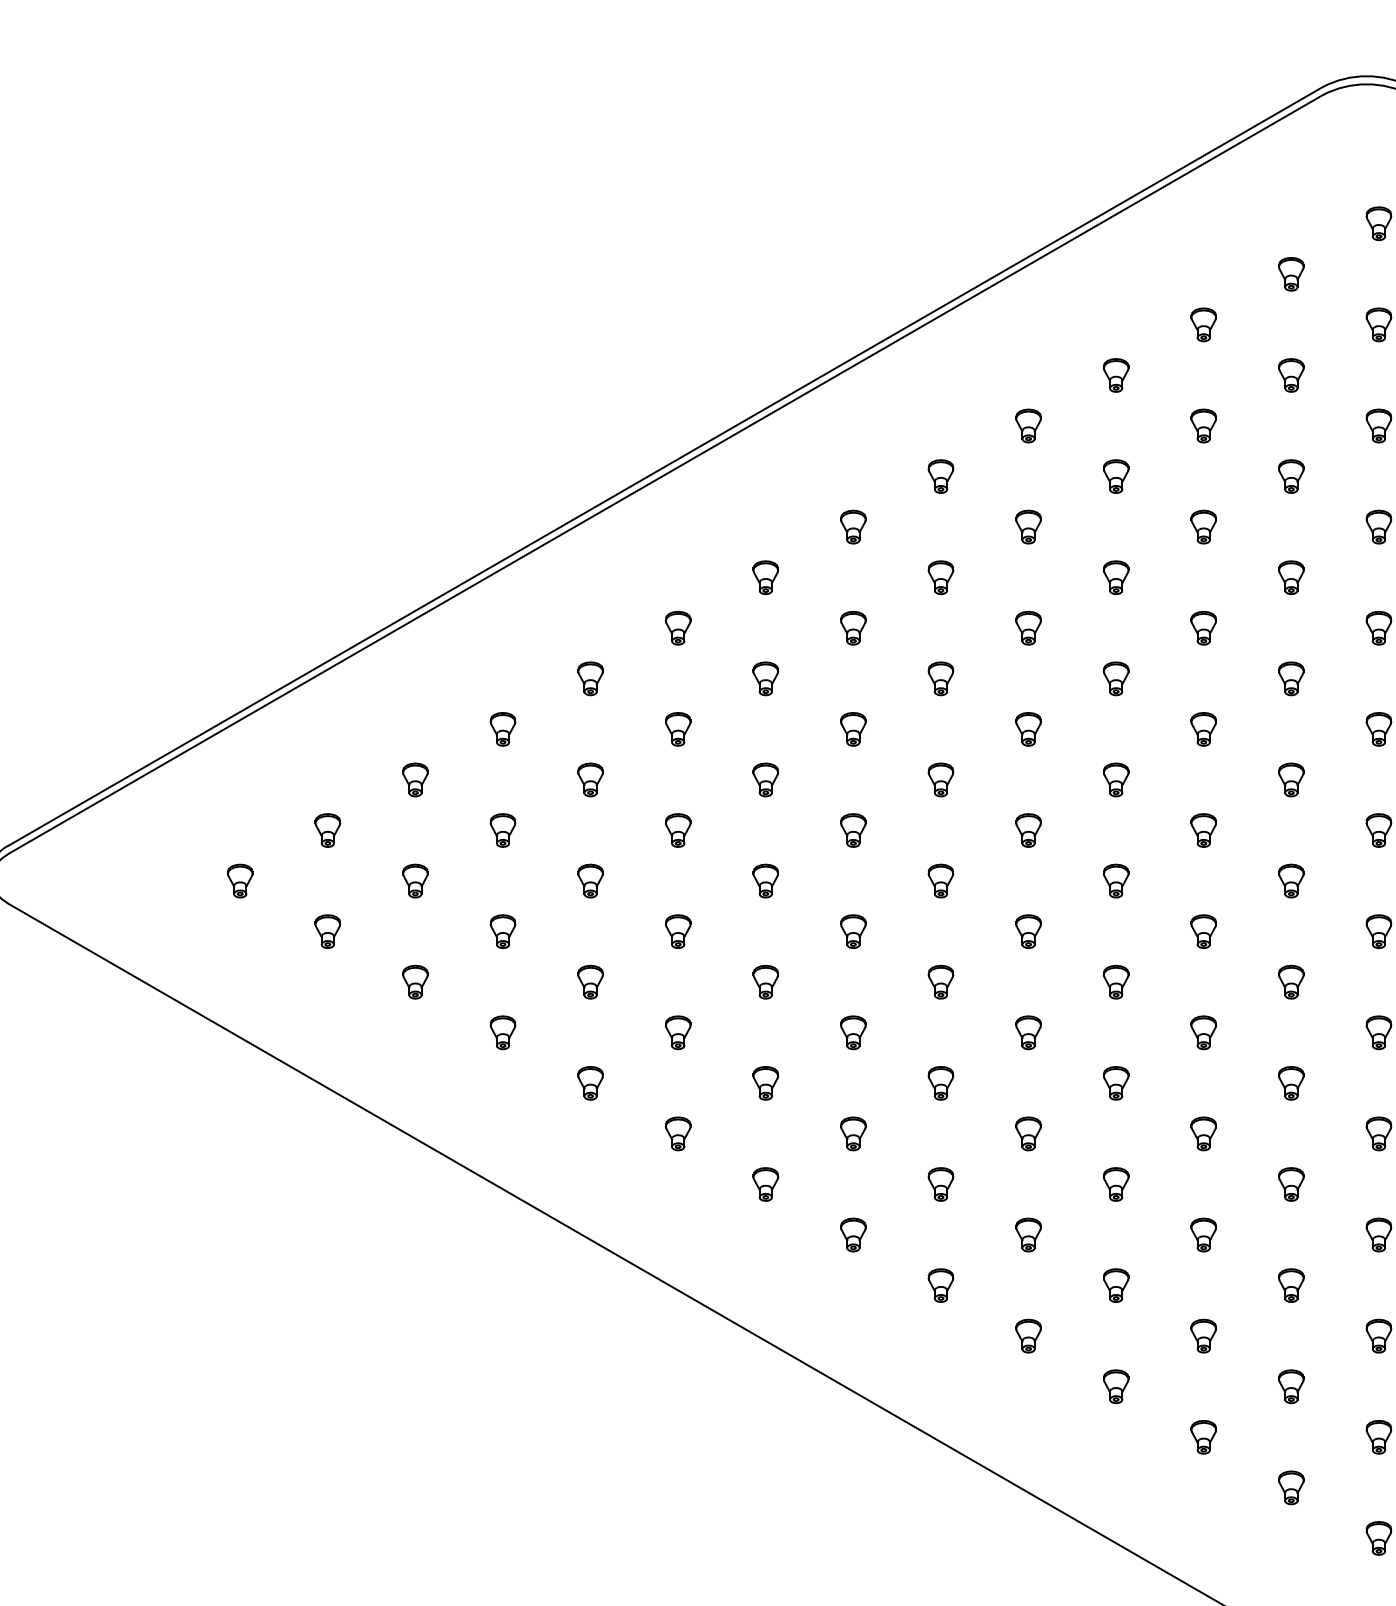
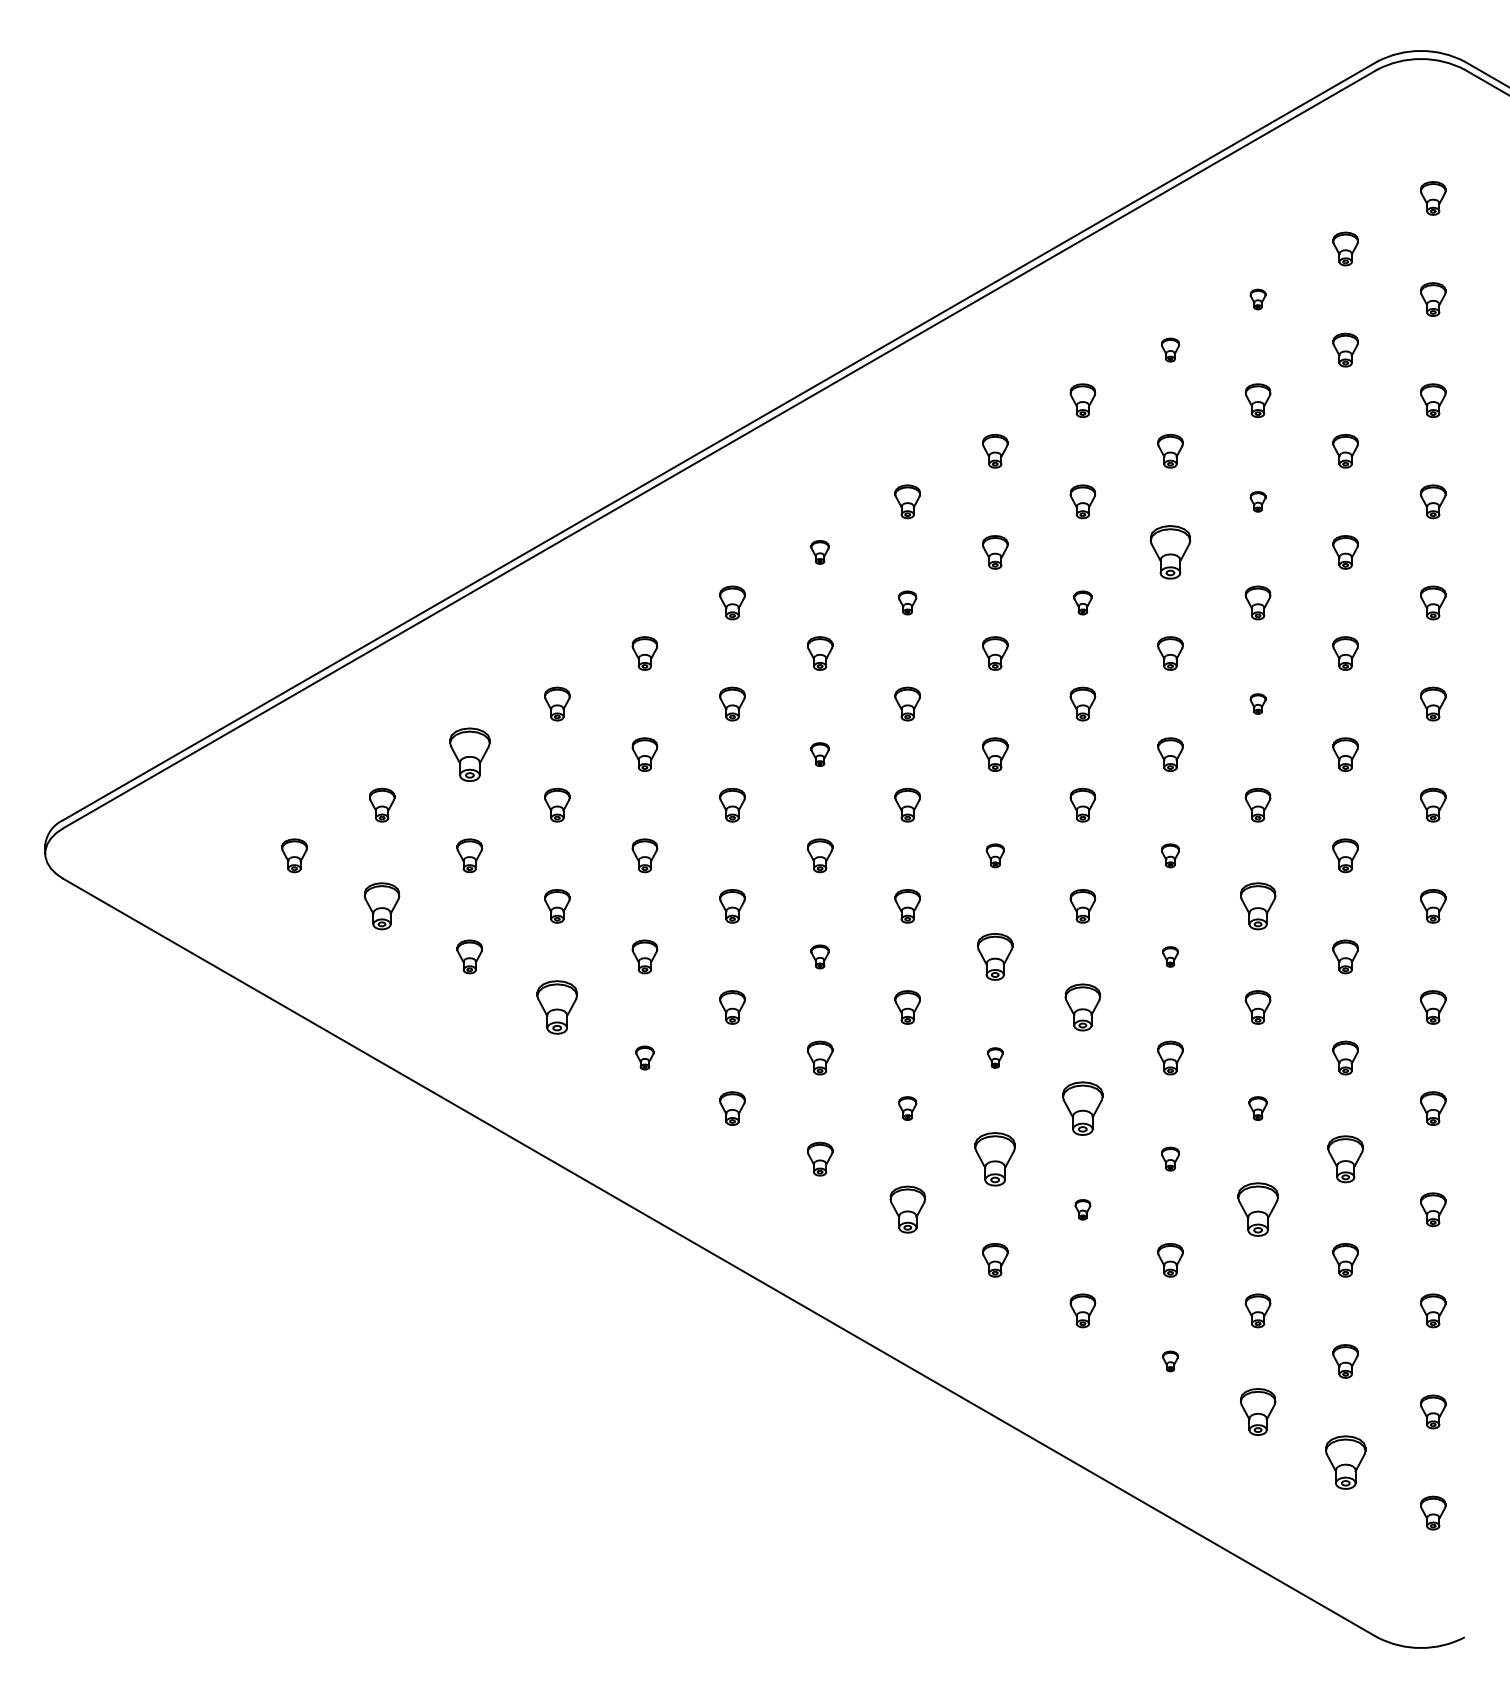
part: (1203, 324) -> (1257, 299), size x0.6
part: (1116, 374) -> (1170, 349), size x0.7
part: (1203, 526) -> (1257, 501), size x0.6
part: (765, 577) -> (819, 552), size x0.7
part: (1116, 577) -> (1170, 552), size x1.6
part: (853, 627) -> (907, 602), size x0.7
part: (1028, 627) -> (1082, 602), size x0.7
part: (1203, 728) -> (1257, 703), size x0.6
part: (415, 779) -> (469, 754), size x1.6
part: (765, 779) -> (819, 754), size x0.7
part: (941, 880) -> (995, 855), size x0.7
part: (1116, 880) -> (1170, 855), size x0.7
part: (328, 931) -> (382, 906), size x1.4
part: (1203, 931) -> (1257, 906), size x1.4
part: (765, 981) -> (819, 956), size x0.7
part: (941, 981) -> (995, 956), size x1.4
part: (1116, 981) -> (1170, 956), size x0.6
part: (503, 1032) -> (557, 1007), size x1.6
part: (1028, 1032) -> (1082, 1007), size x1.4
part: (590, 1082) -> (644, 1057), size x0.7
part: (941, 1082) -> (995, 1057), size x0.6
part: (853, 1133) -> (907, 1108), size x0.7
part: (1028, 1133) -> (1082, 1108), size x1.6
part: (1203, 1133) -> (1257, 1108), size x0.7
part: (941, 1183) -> (995, 1158), size x1.6
part: (1116, 1183) -> (1170, 1158), size x0.7
part: (1291, 1183) -> (1345, 1158), size x1.4
part: (853, 1234) -> (907, 1209), size x1.4
part: (1028, 1234) -> (1082, 1209), size x0.6
part: (1203, 1234) -> (1257, 1209), size x1.6
part: (1116, 1386) -> (1170, 1361), size x0.6
part: (1203, 1436) -> (1257, 1411), size x1.4
part: (1291, 1487) -> (1345, 1462), size x1.6

